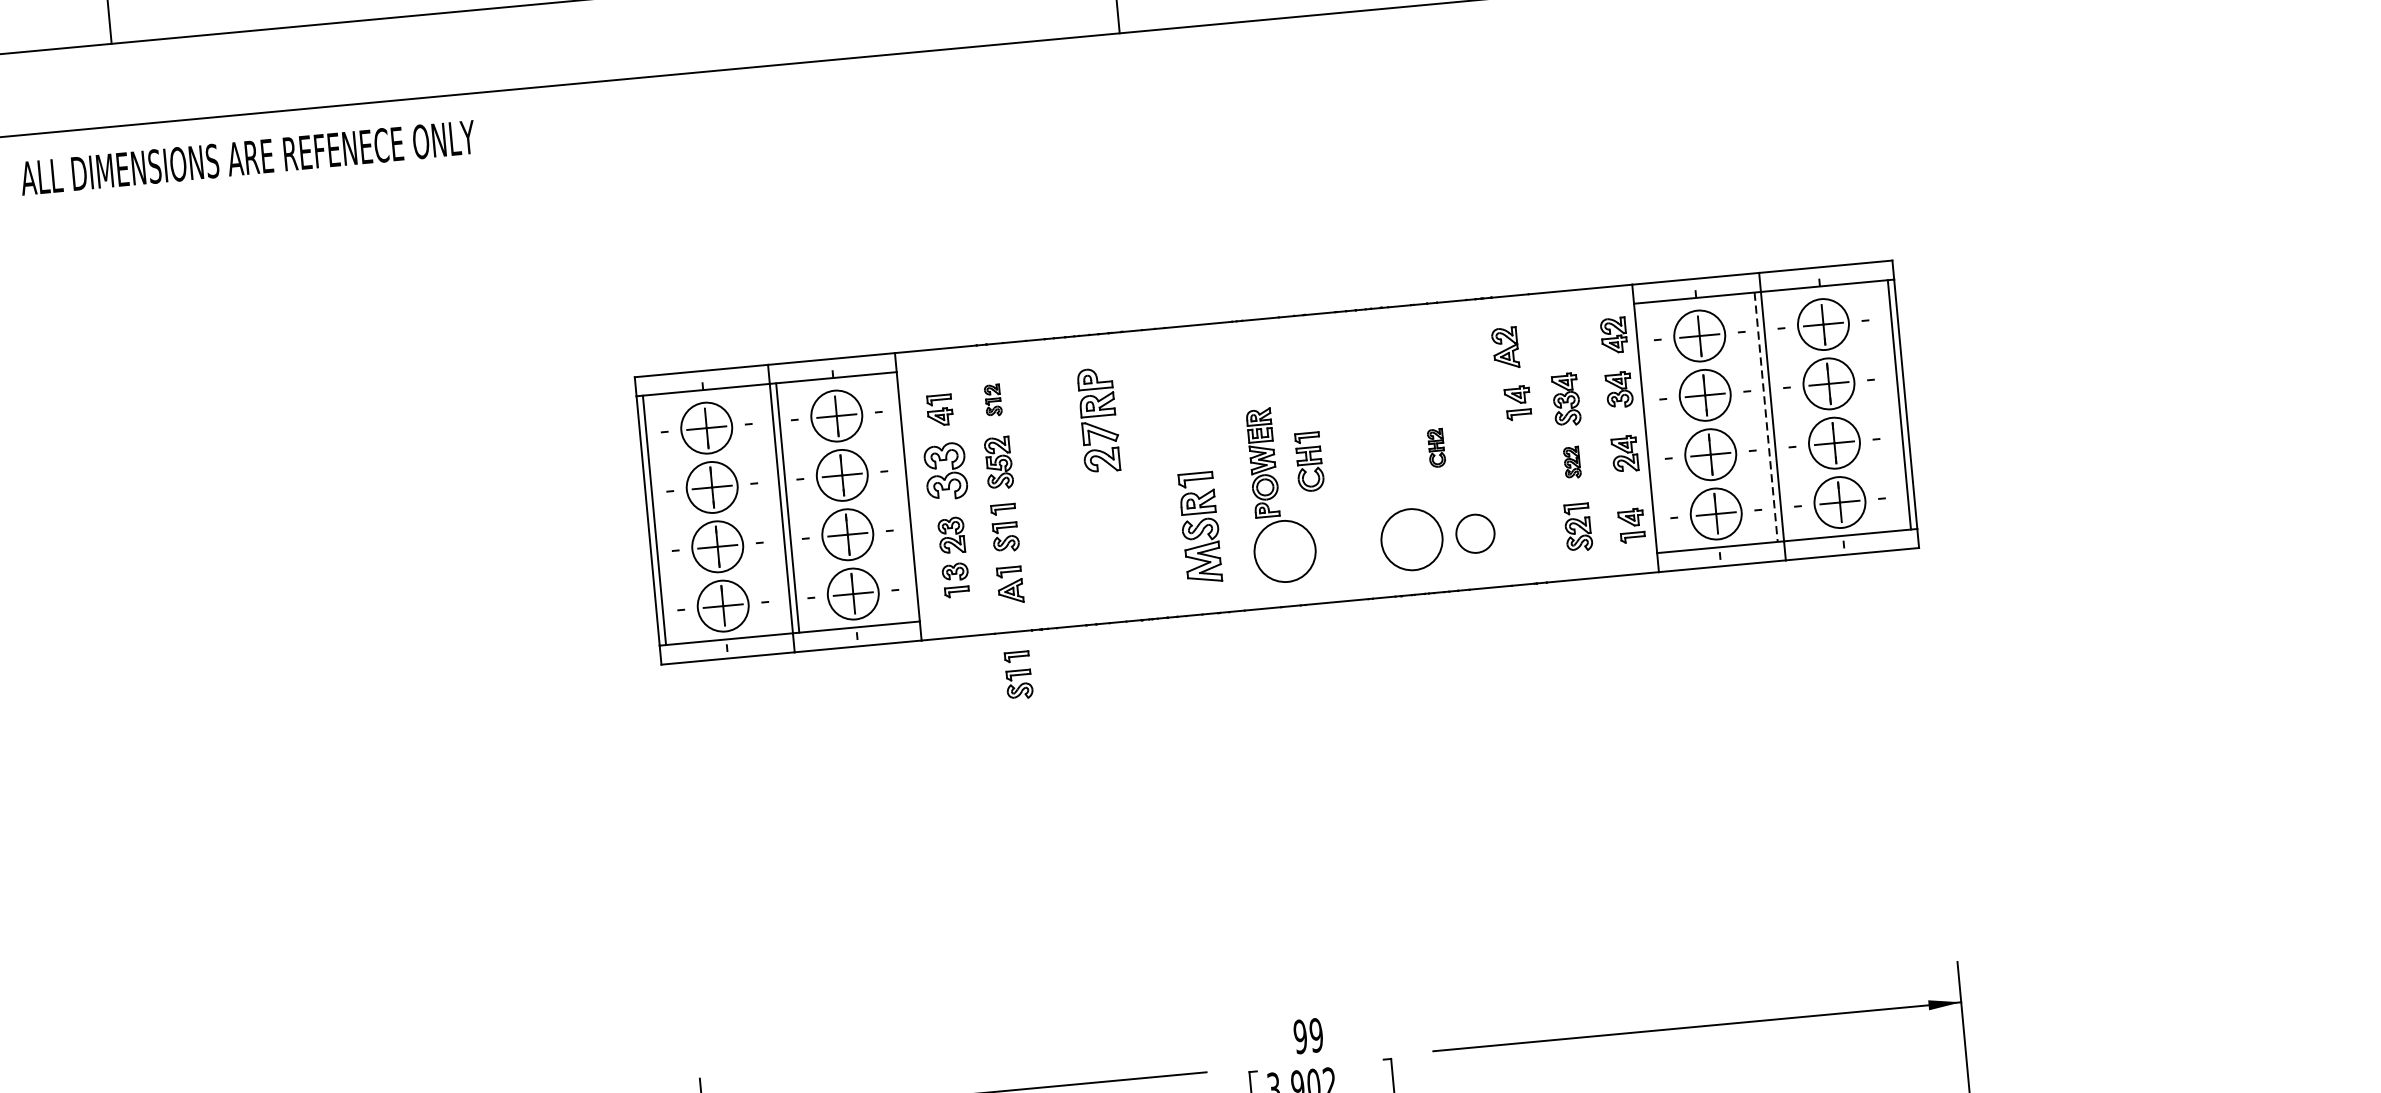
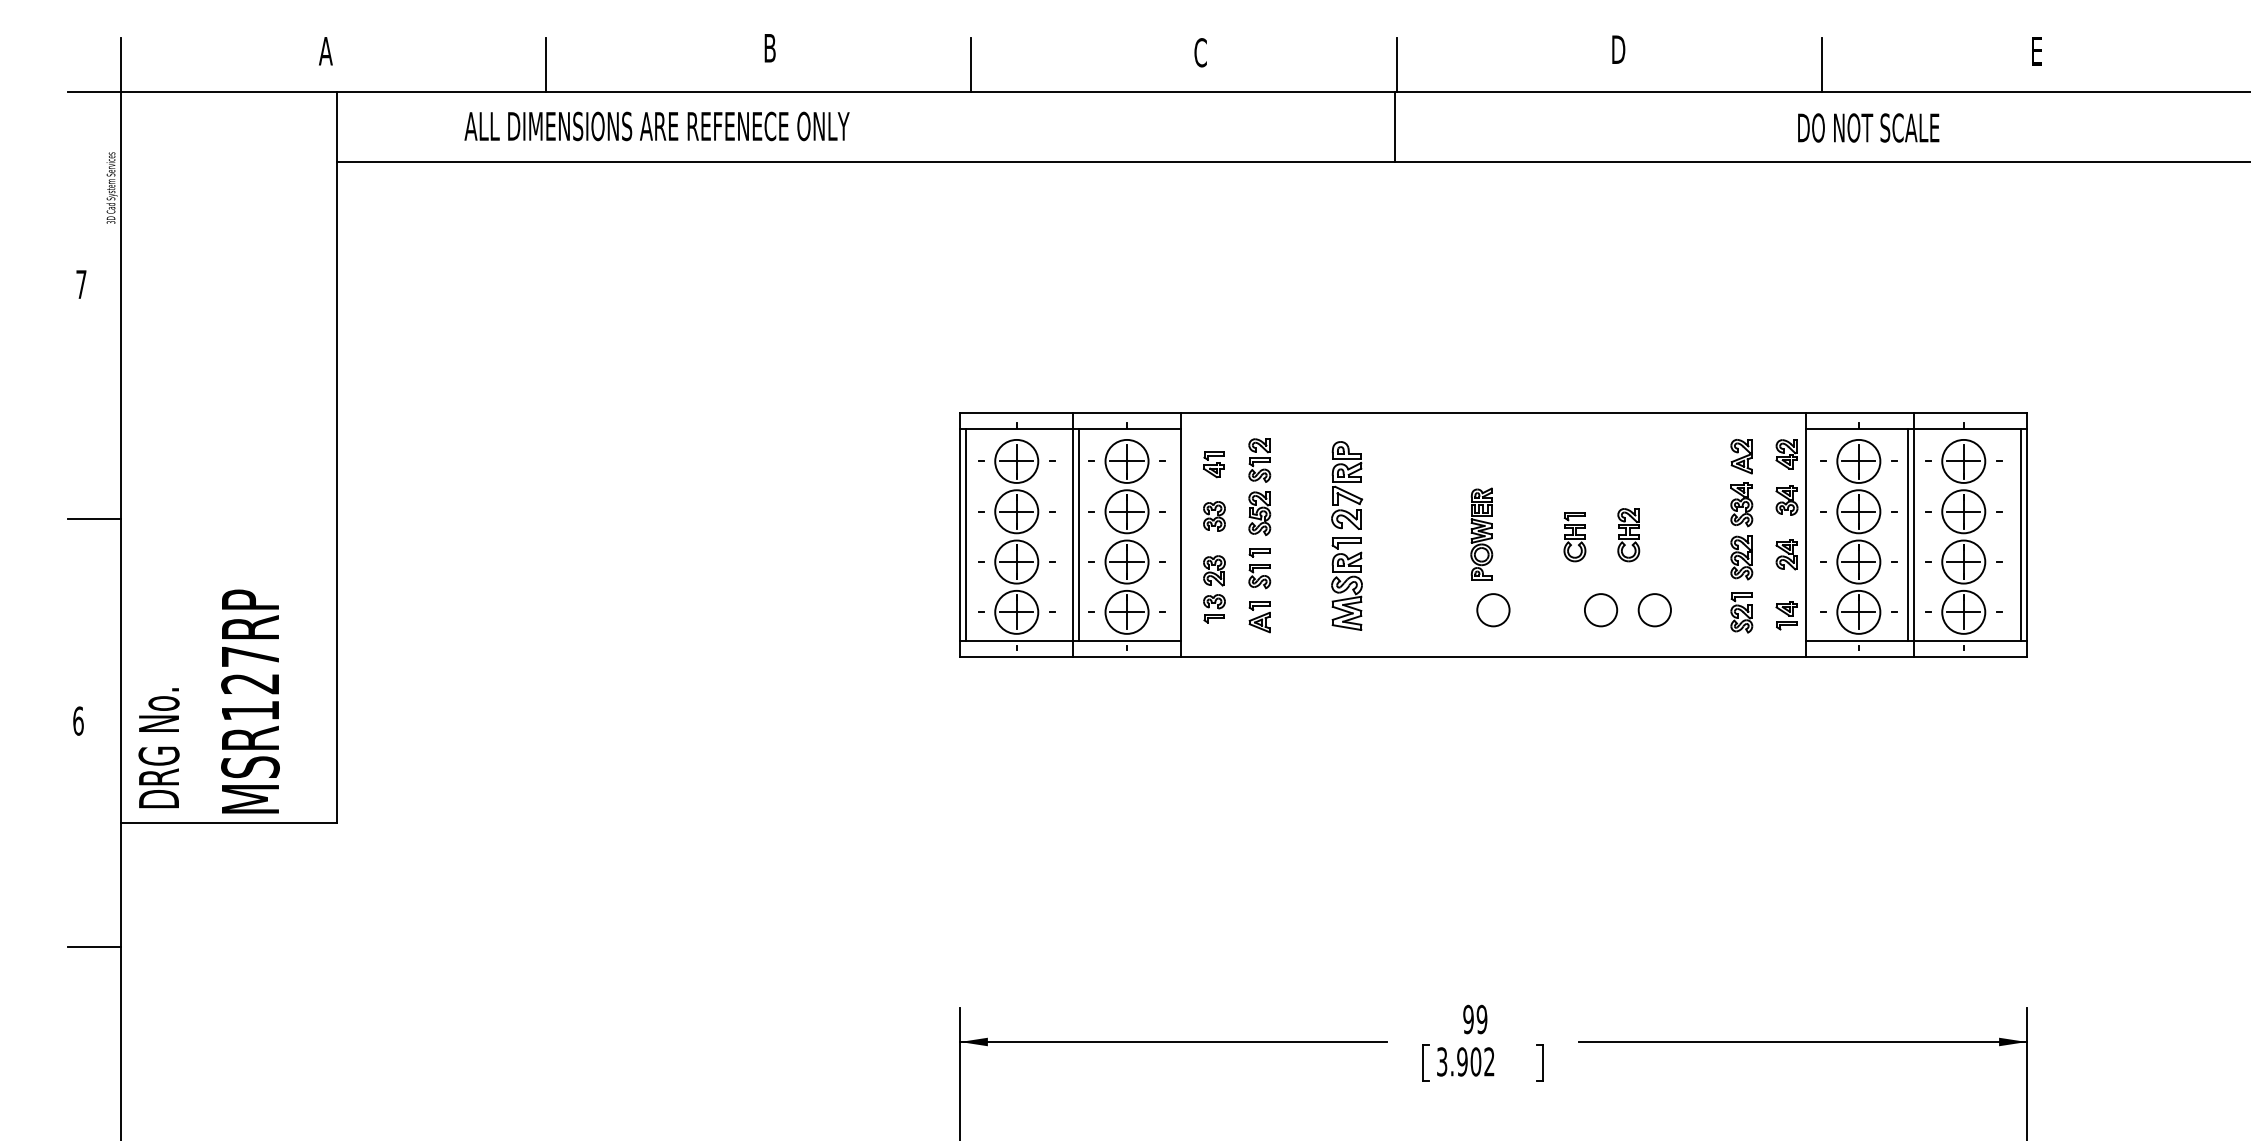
text: (247, 158) -> (656, 126), moved
part: (1505, 348) -> (1741, 456), moved
part: (992, 400) -> (1259, 460), size x1.67
part: (1517, 402) -> (1700, 503), removed
line: (1766, 416) -> (1908, 534), dashed -> solid
part: (1436, 448) -> (1628, 535), size x1.67
part: (1309, 462) -> (1574, 537), moved
part: (1571, 462) -> (1741, 557), size x1.67
part: (945, 471) -> (1214, 516), size x0.62
part: (1199, 527) -> (1346, 583), moved
circle: (1411, 540) -> (1600, 610), size x0.62
circle: (1285, 551) -> (1493, 610), size x0.62
part: (1018, 675) -> (1259, 693), removed

